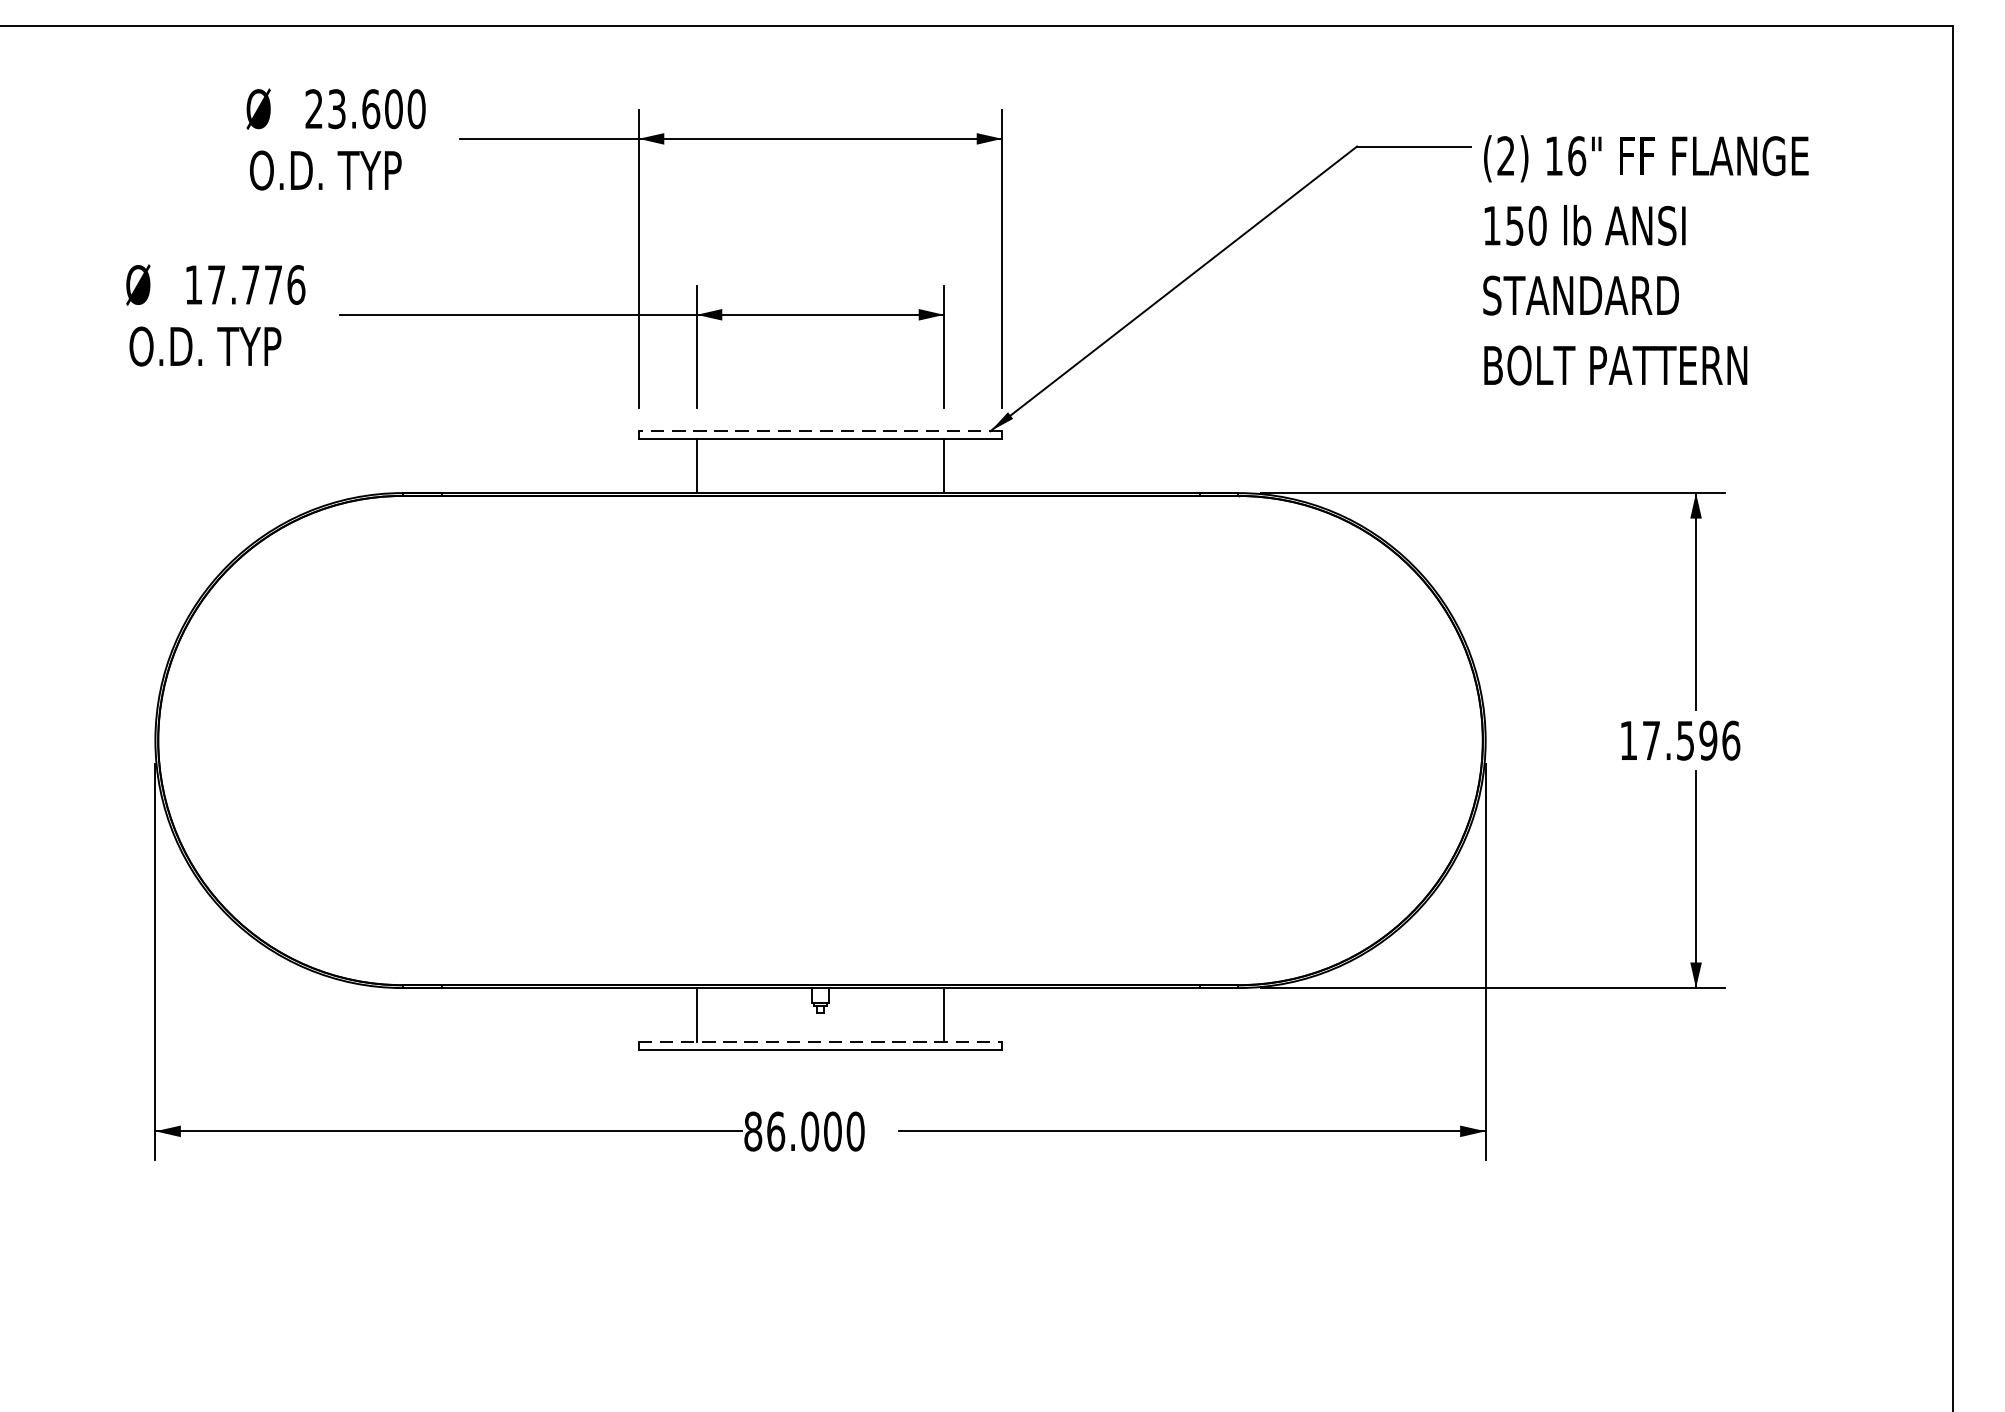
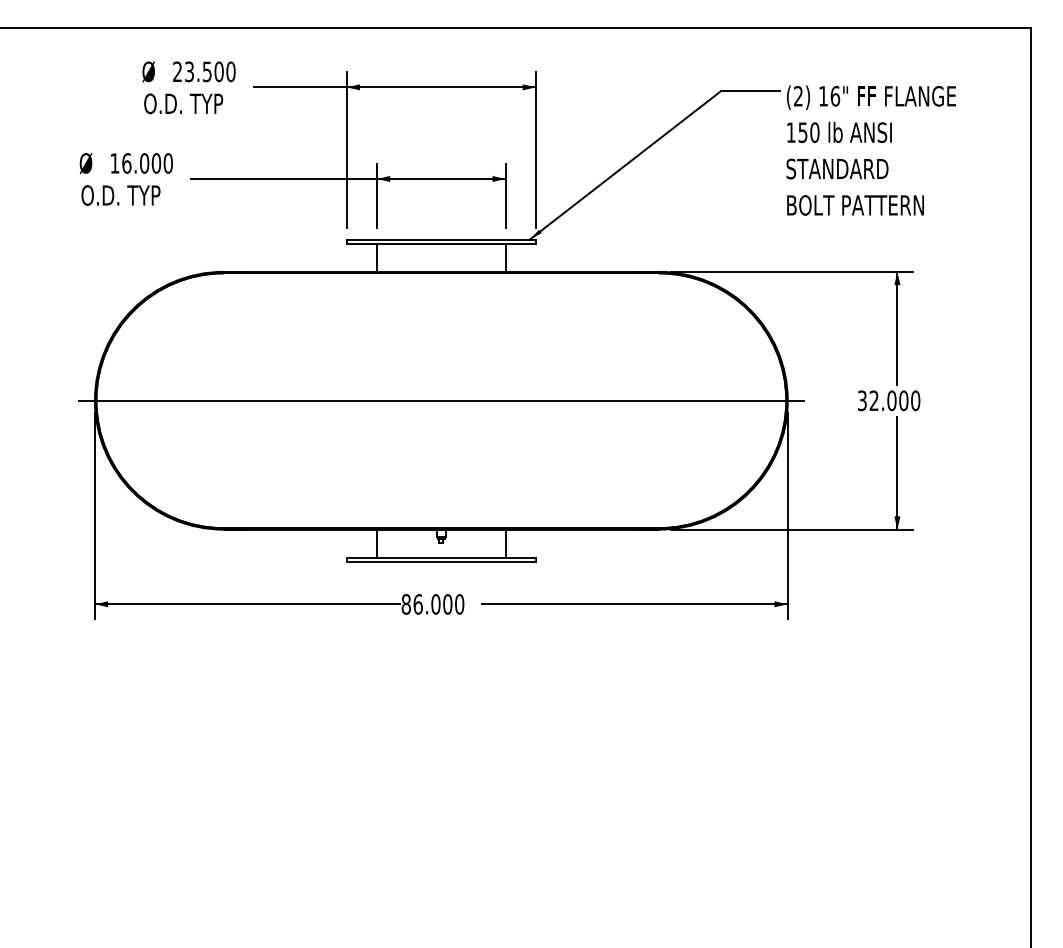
text: (369, 108) -> (206, 71), 23.600 -> 23.500
text: (256, 285) -> (147, 163), 17.776 -> 16.000
line: (820, 430) -> (441, 239), dashed -> solid
line: (818, 740) -> (440, 400), added
text: (1678, 740) -> (888, 400), 17.596 -> 32.000
line: (820, 1041) -> (441, 557), dashed -> solid

